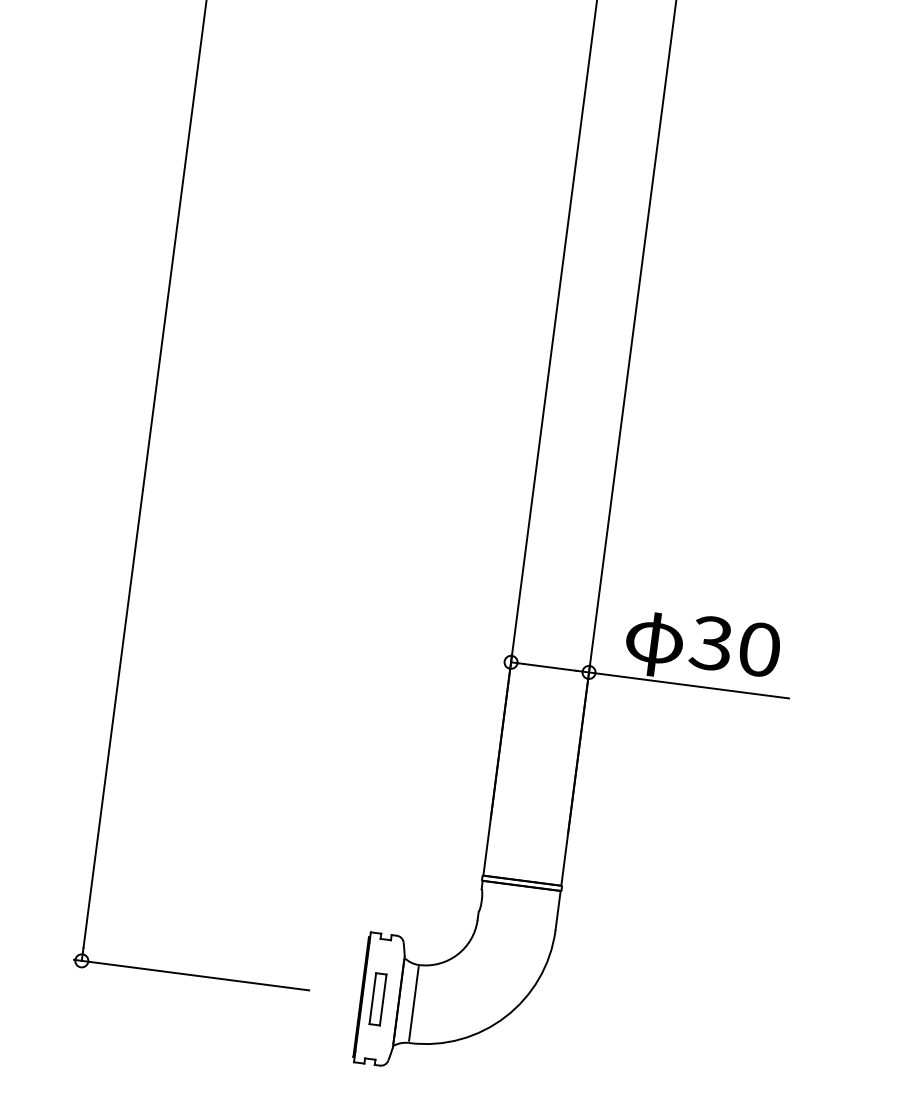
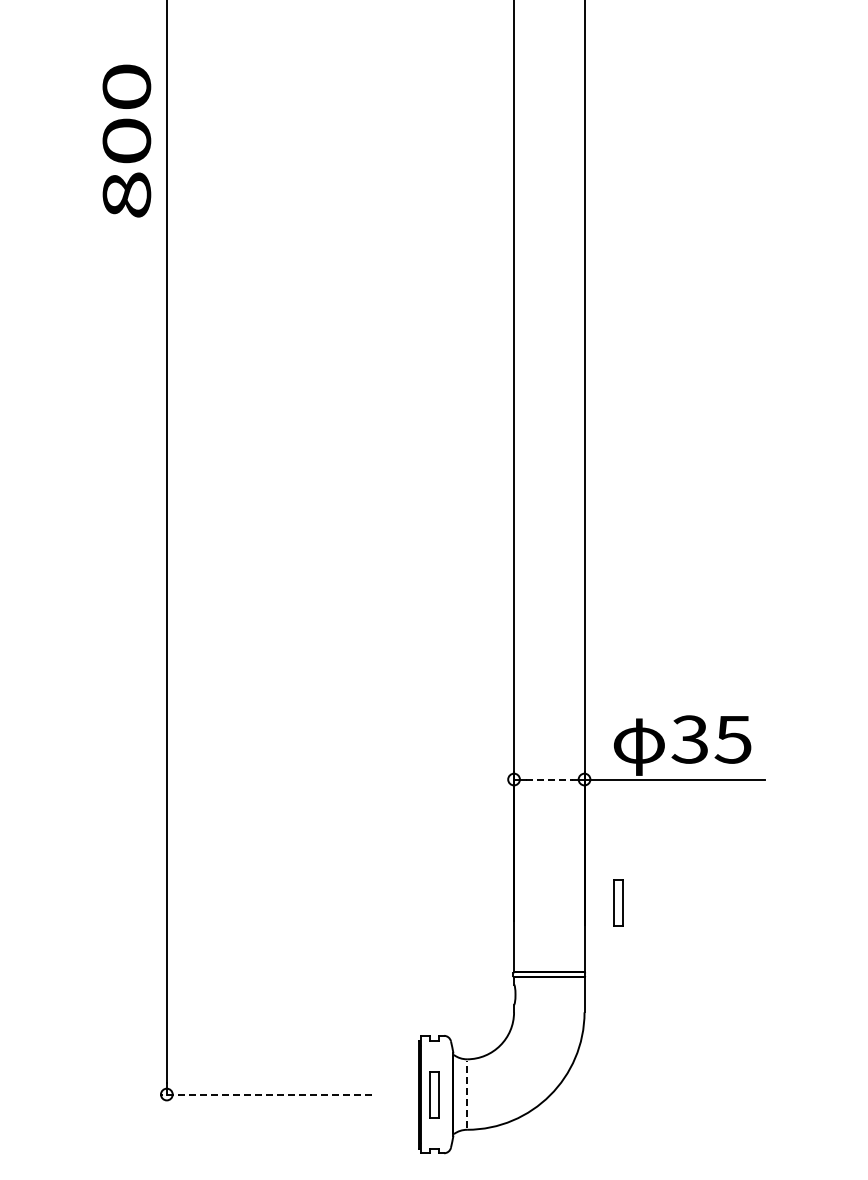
text: (758, 649) -> (732, 739), 30 -> 35
line: (550, 667) -> (549, 779), solid -> dashed
part: (608, 813) -> (618, 902), added
line: (190, 974) -> (265, 1094), solid -> dashed
line: (414, 1002) -> (467, 1093), solid -> dashed

